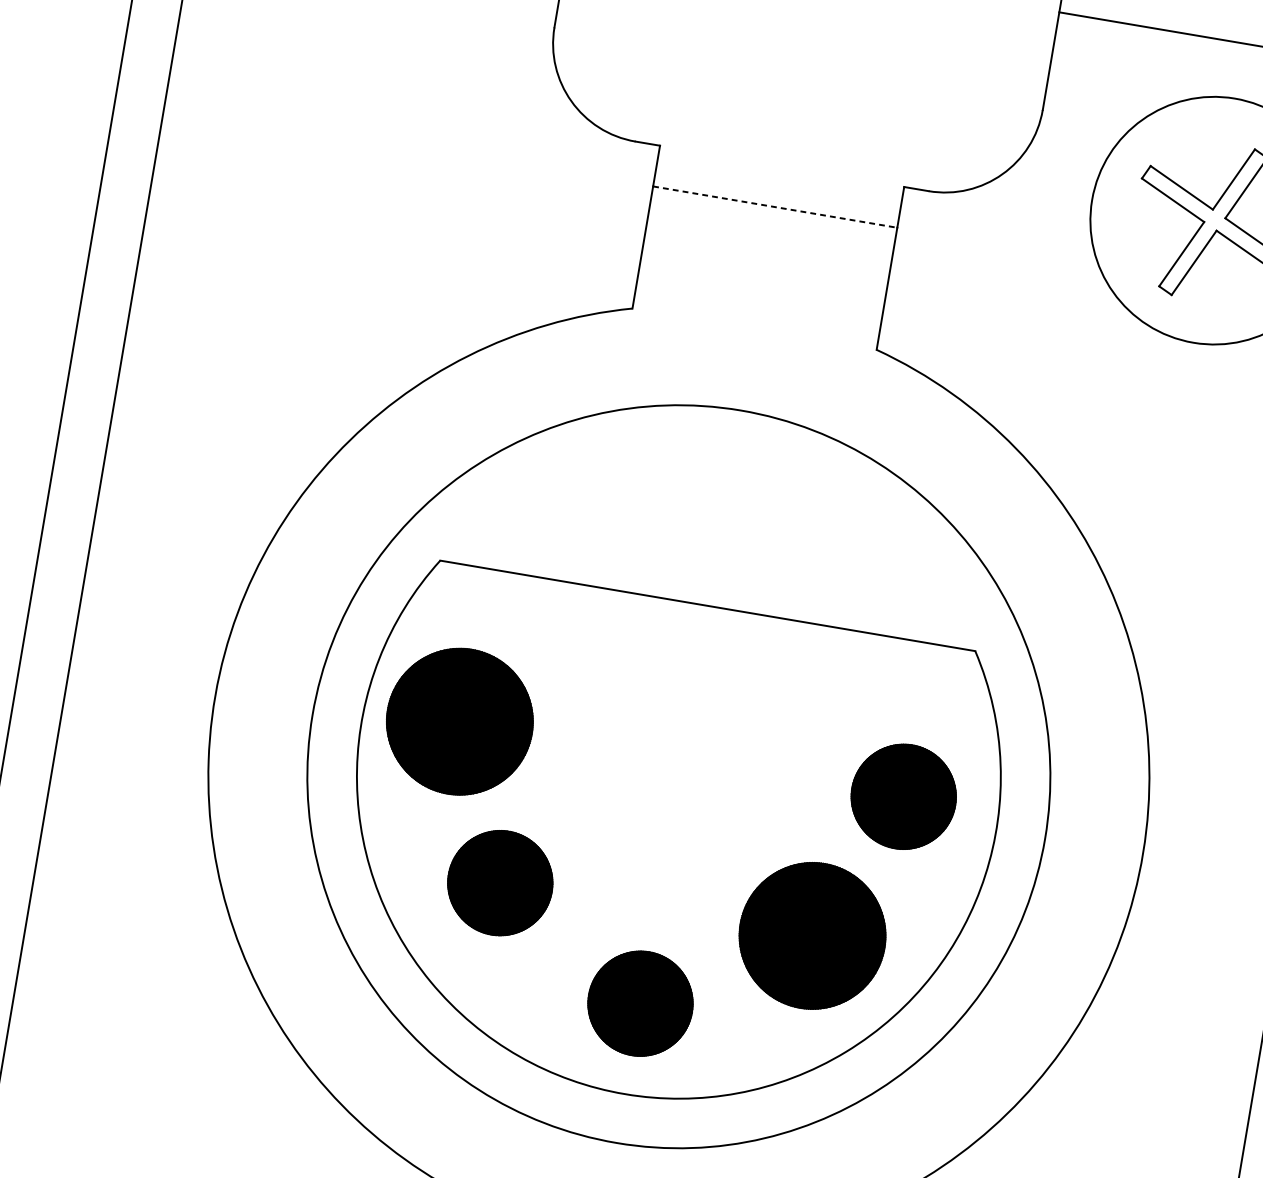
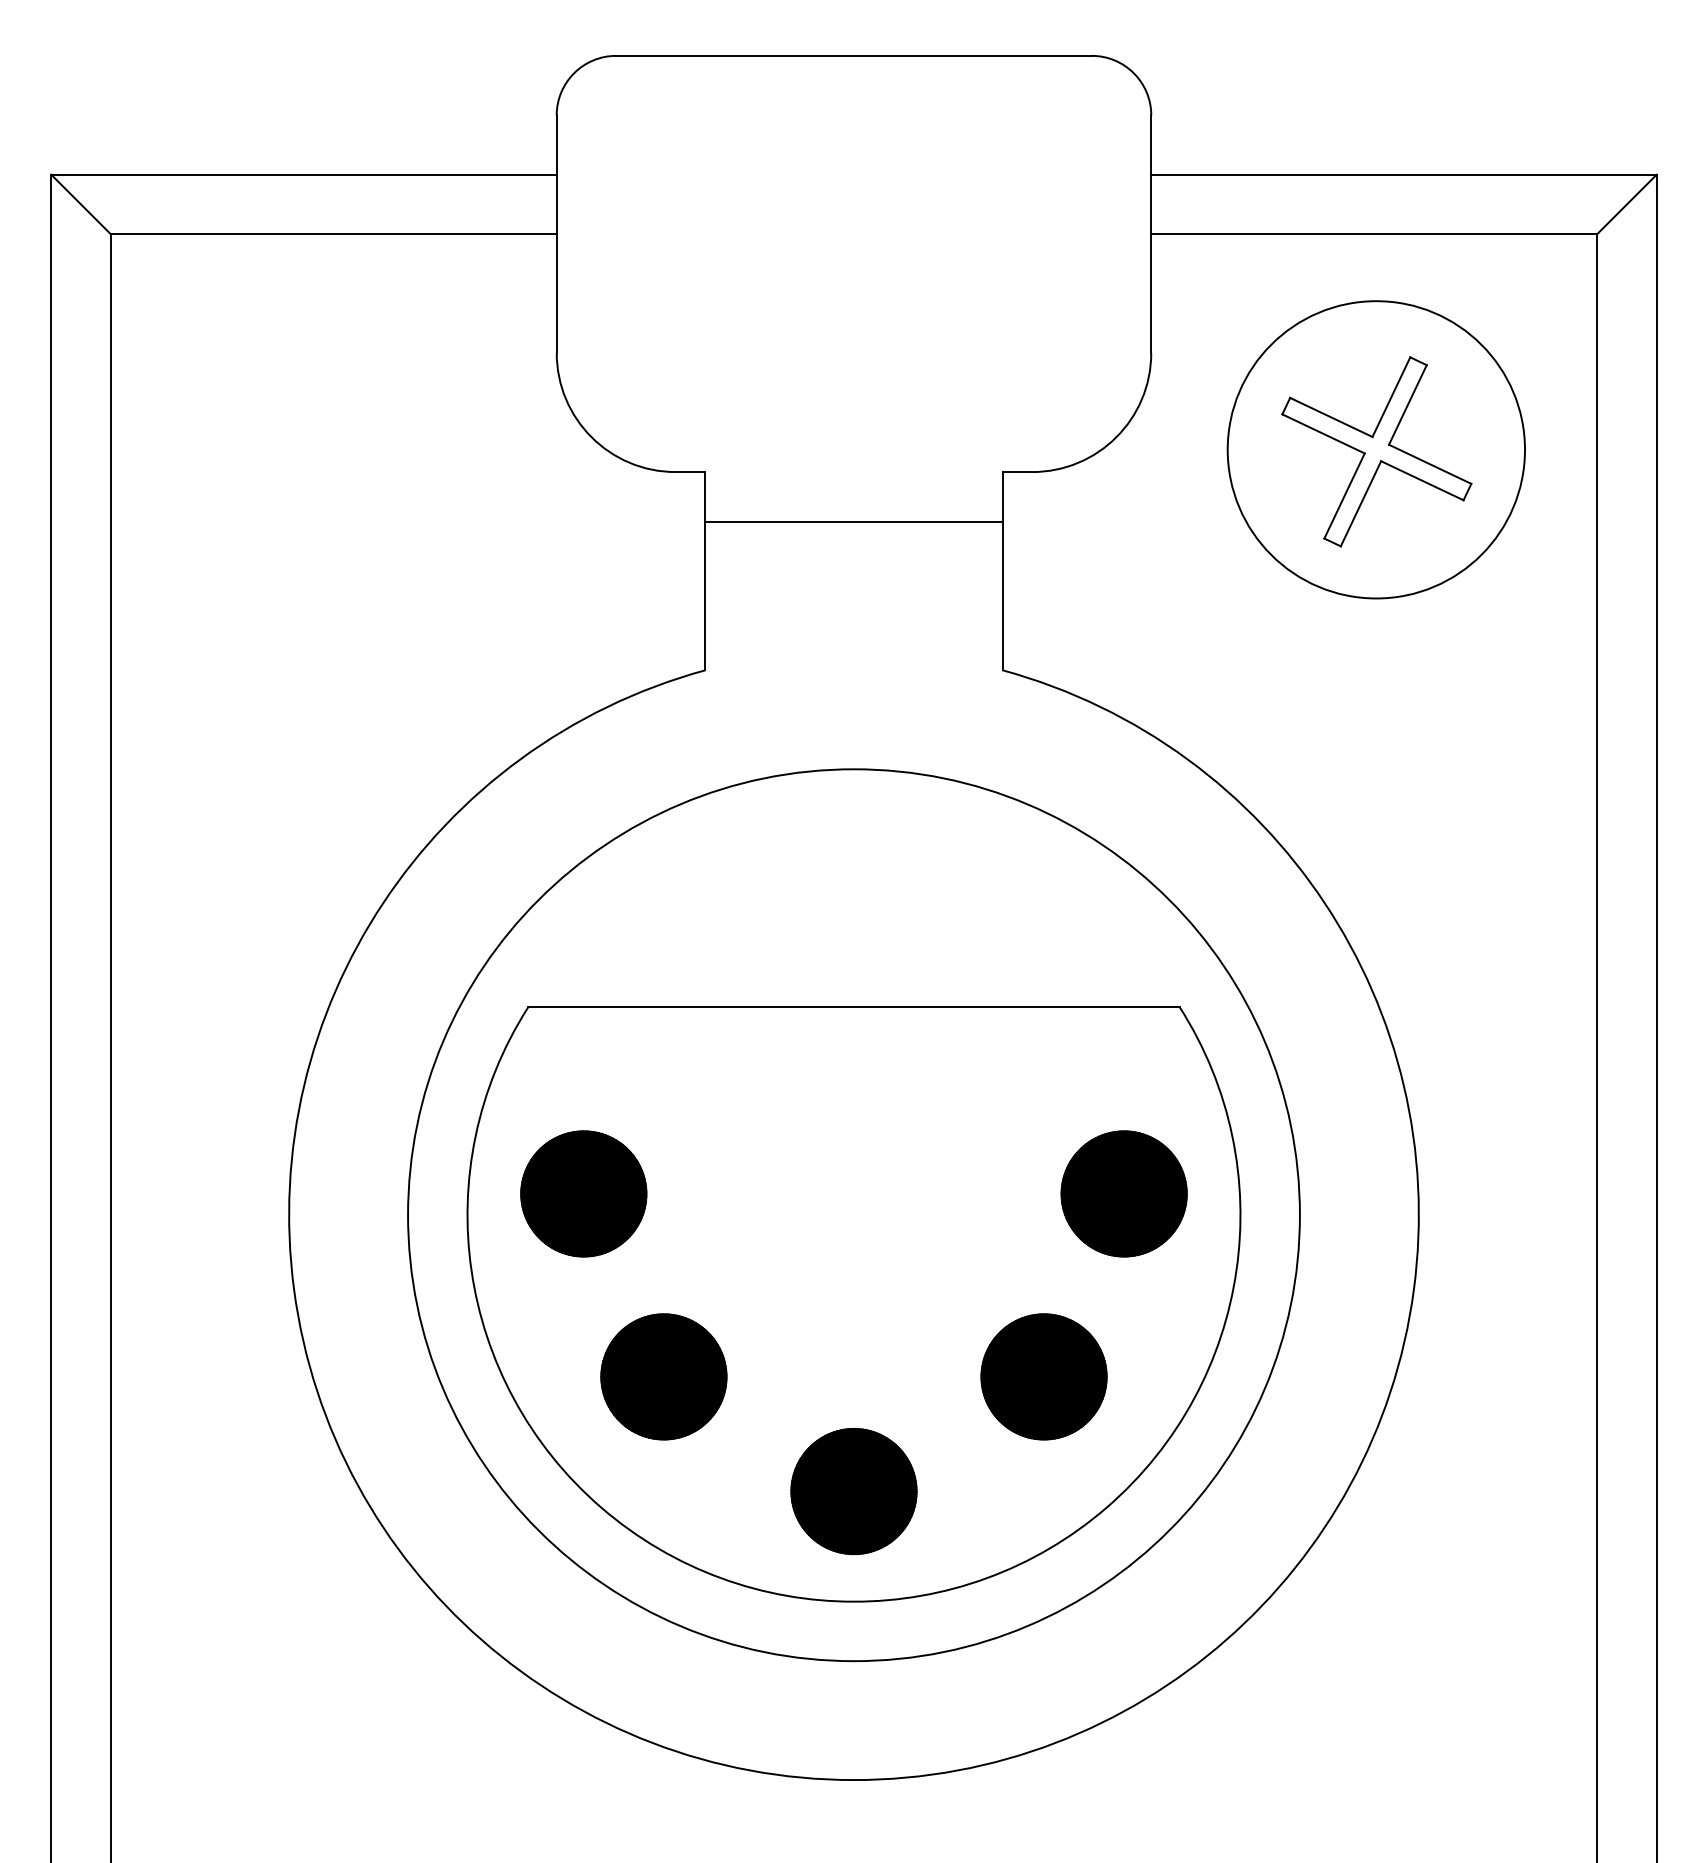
line: (775, 207) -> (854, 521), dashed -> solid
part: (459, 721) -> (583, 1193), size x0.71
part: (812, 935) -> (1043, 1376), size x0.71

